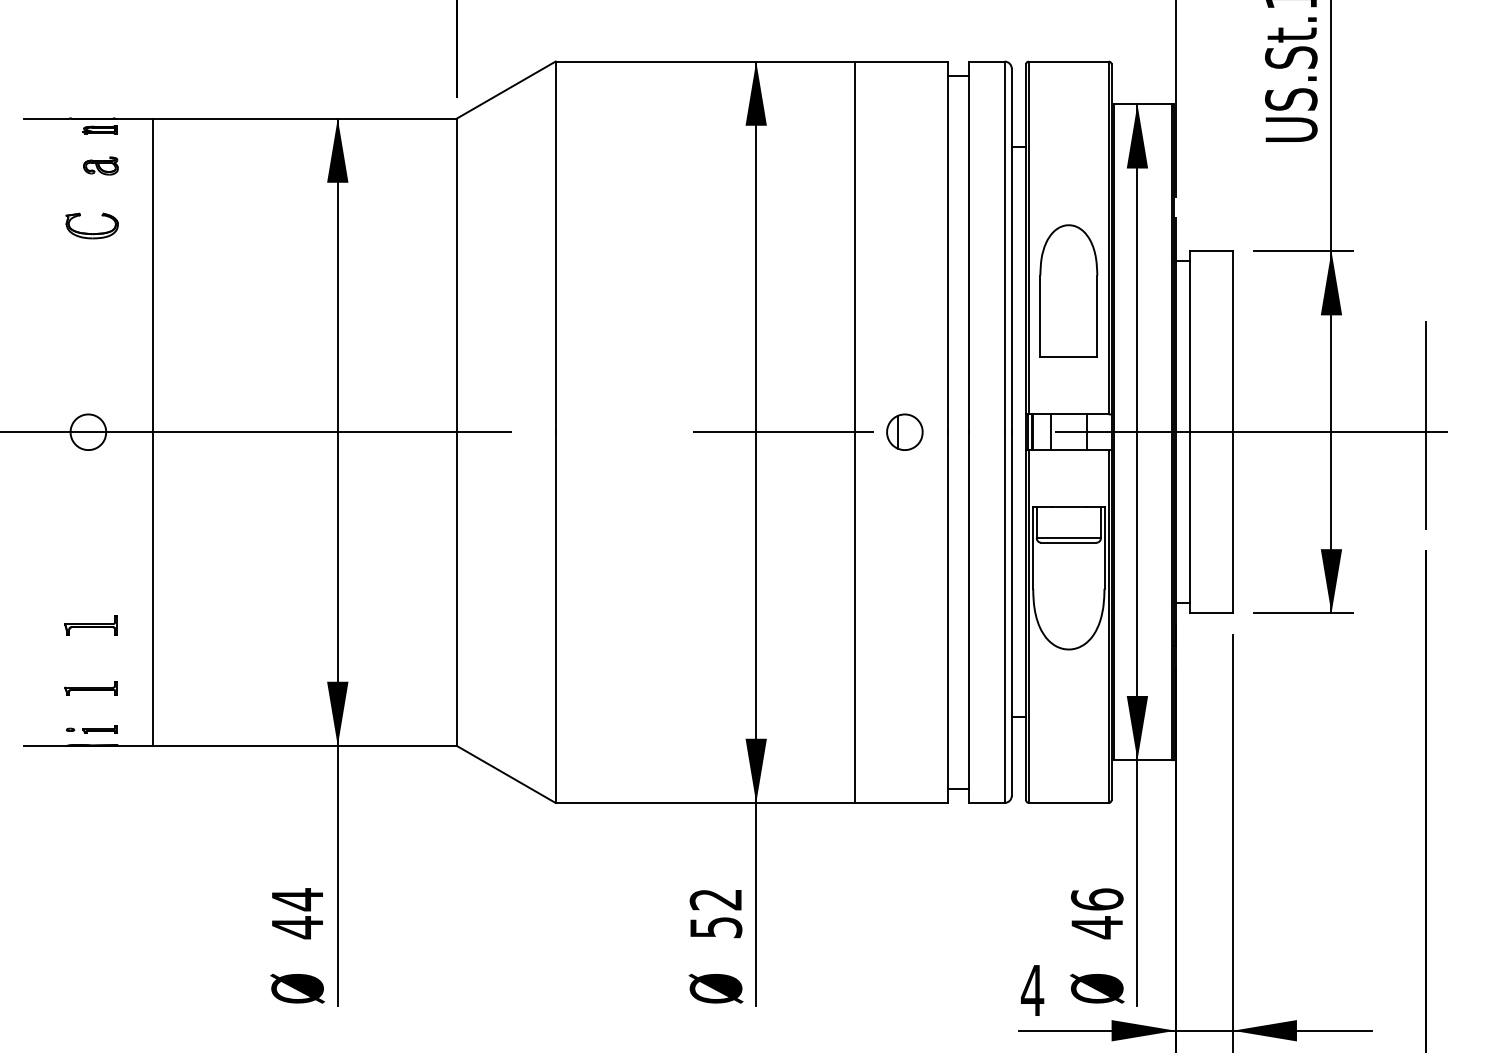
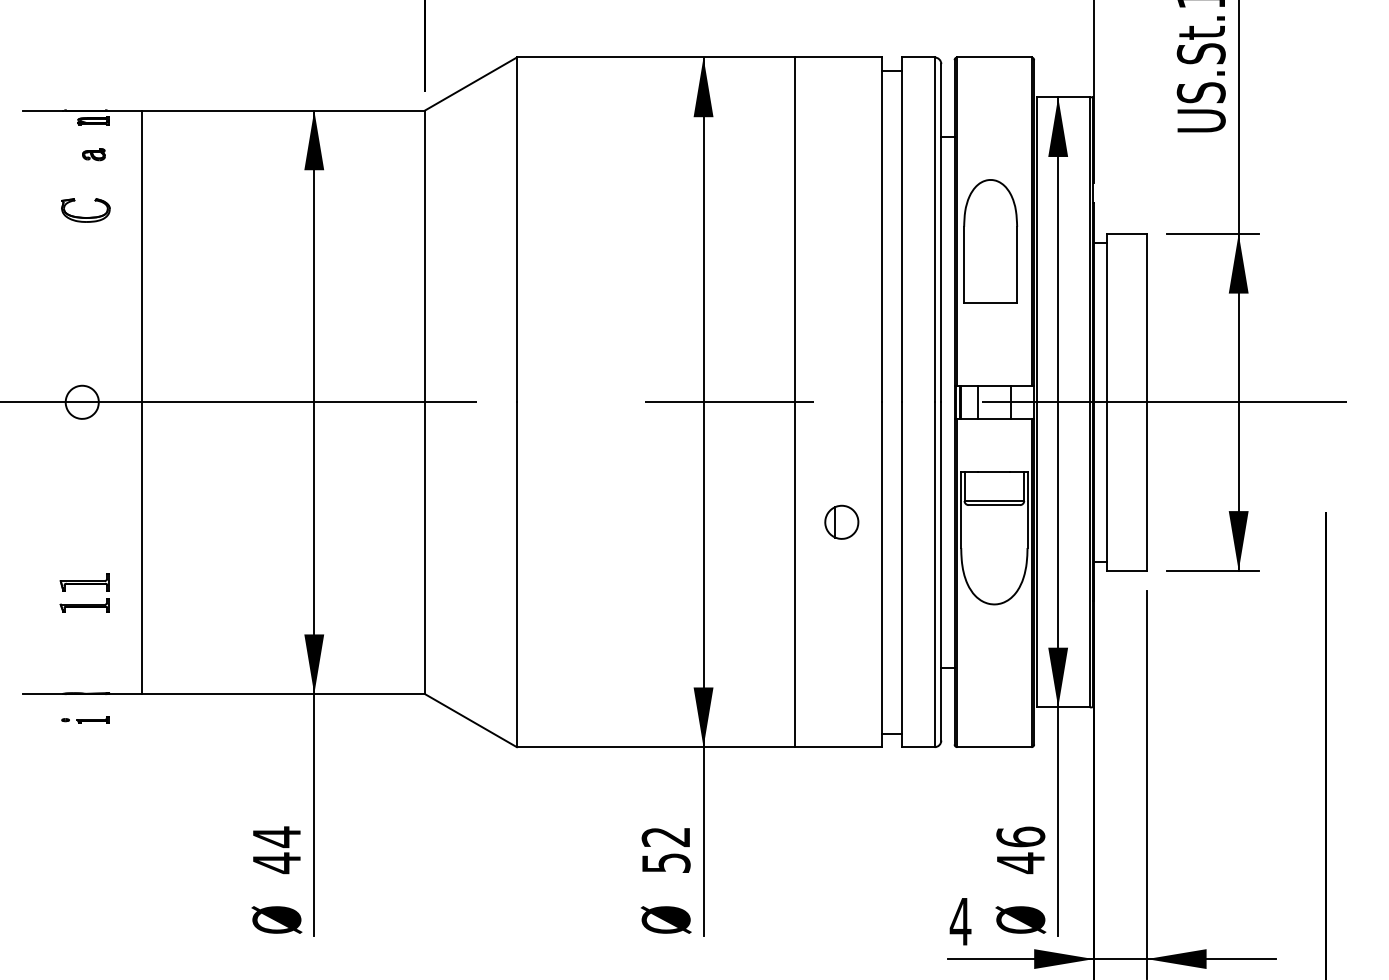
part: (100, 165) -> (93, 154), size x0.7
part: (1068, 290) -> (990, 240), moved
line: (1425, 425) -> (1326, 396), removed
part: (904, 431) -> (841, 521), moved
part: (90, 688) -> (84, 605), moved
part: (91, 729) -> (85, 719), moved

